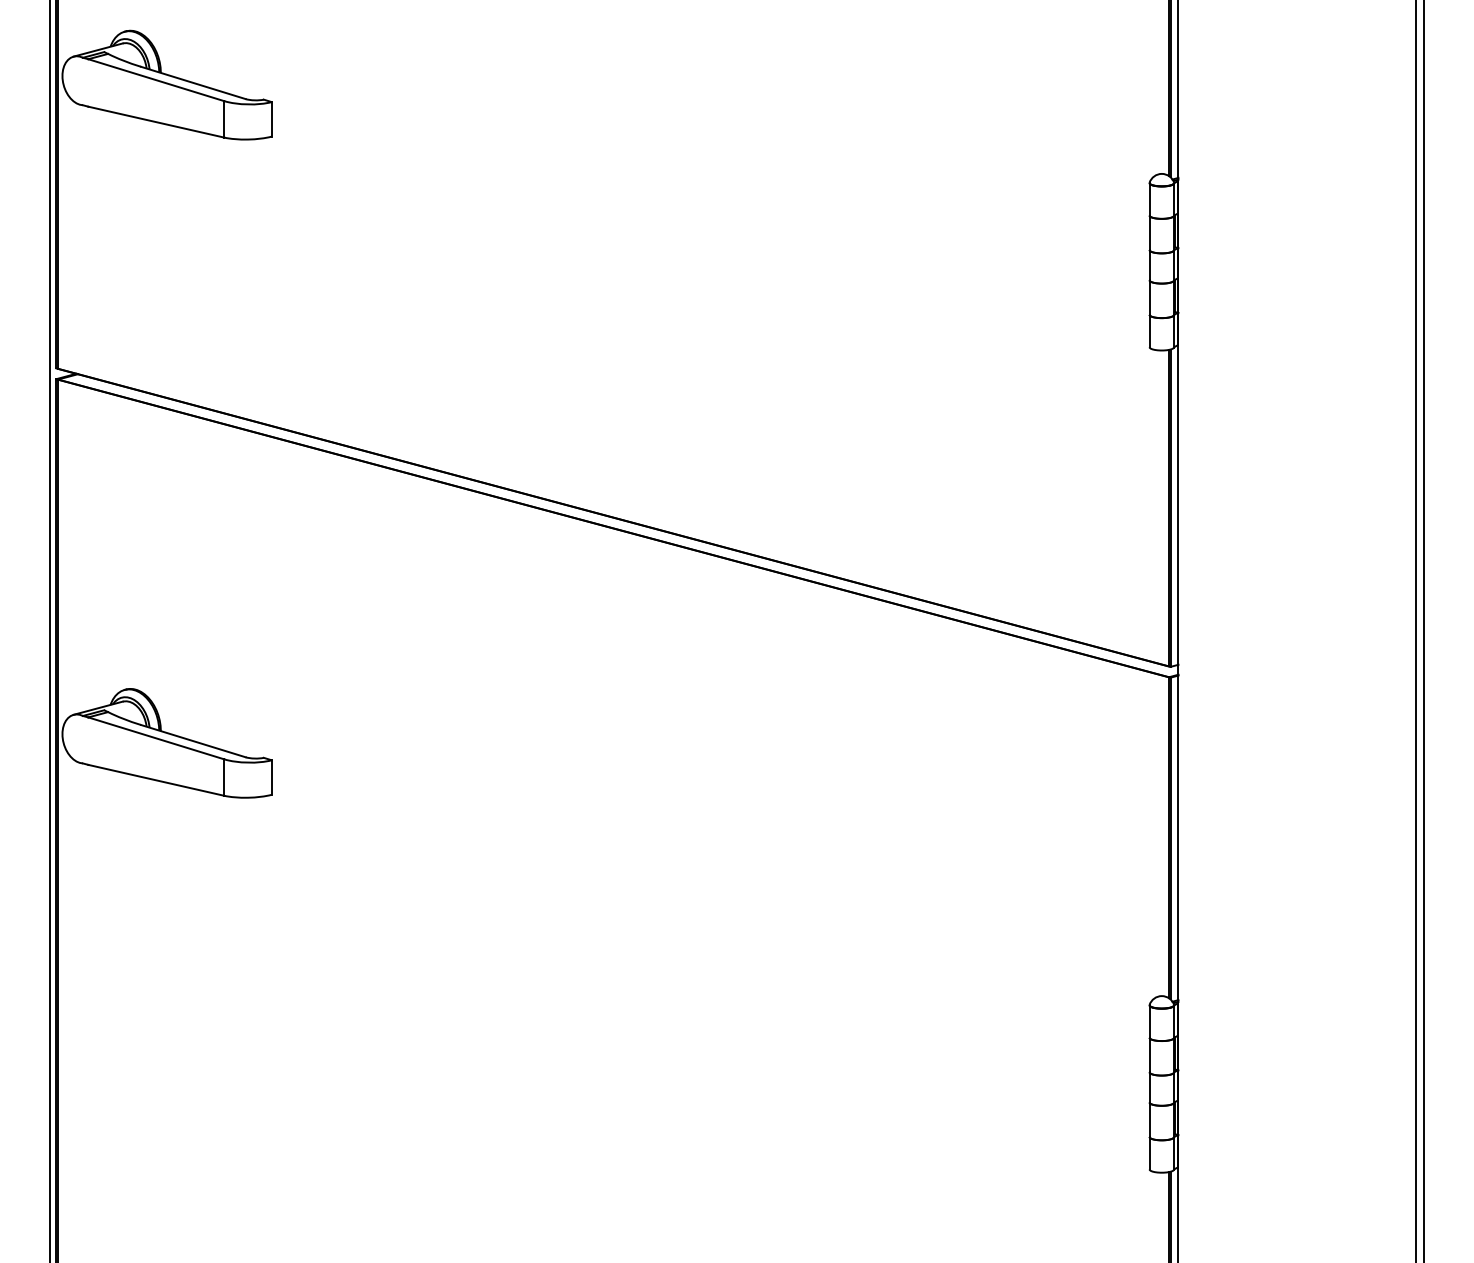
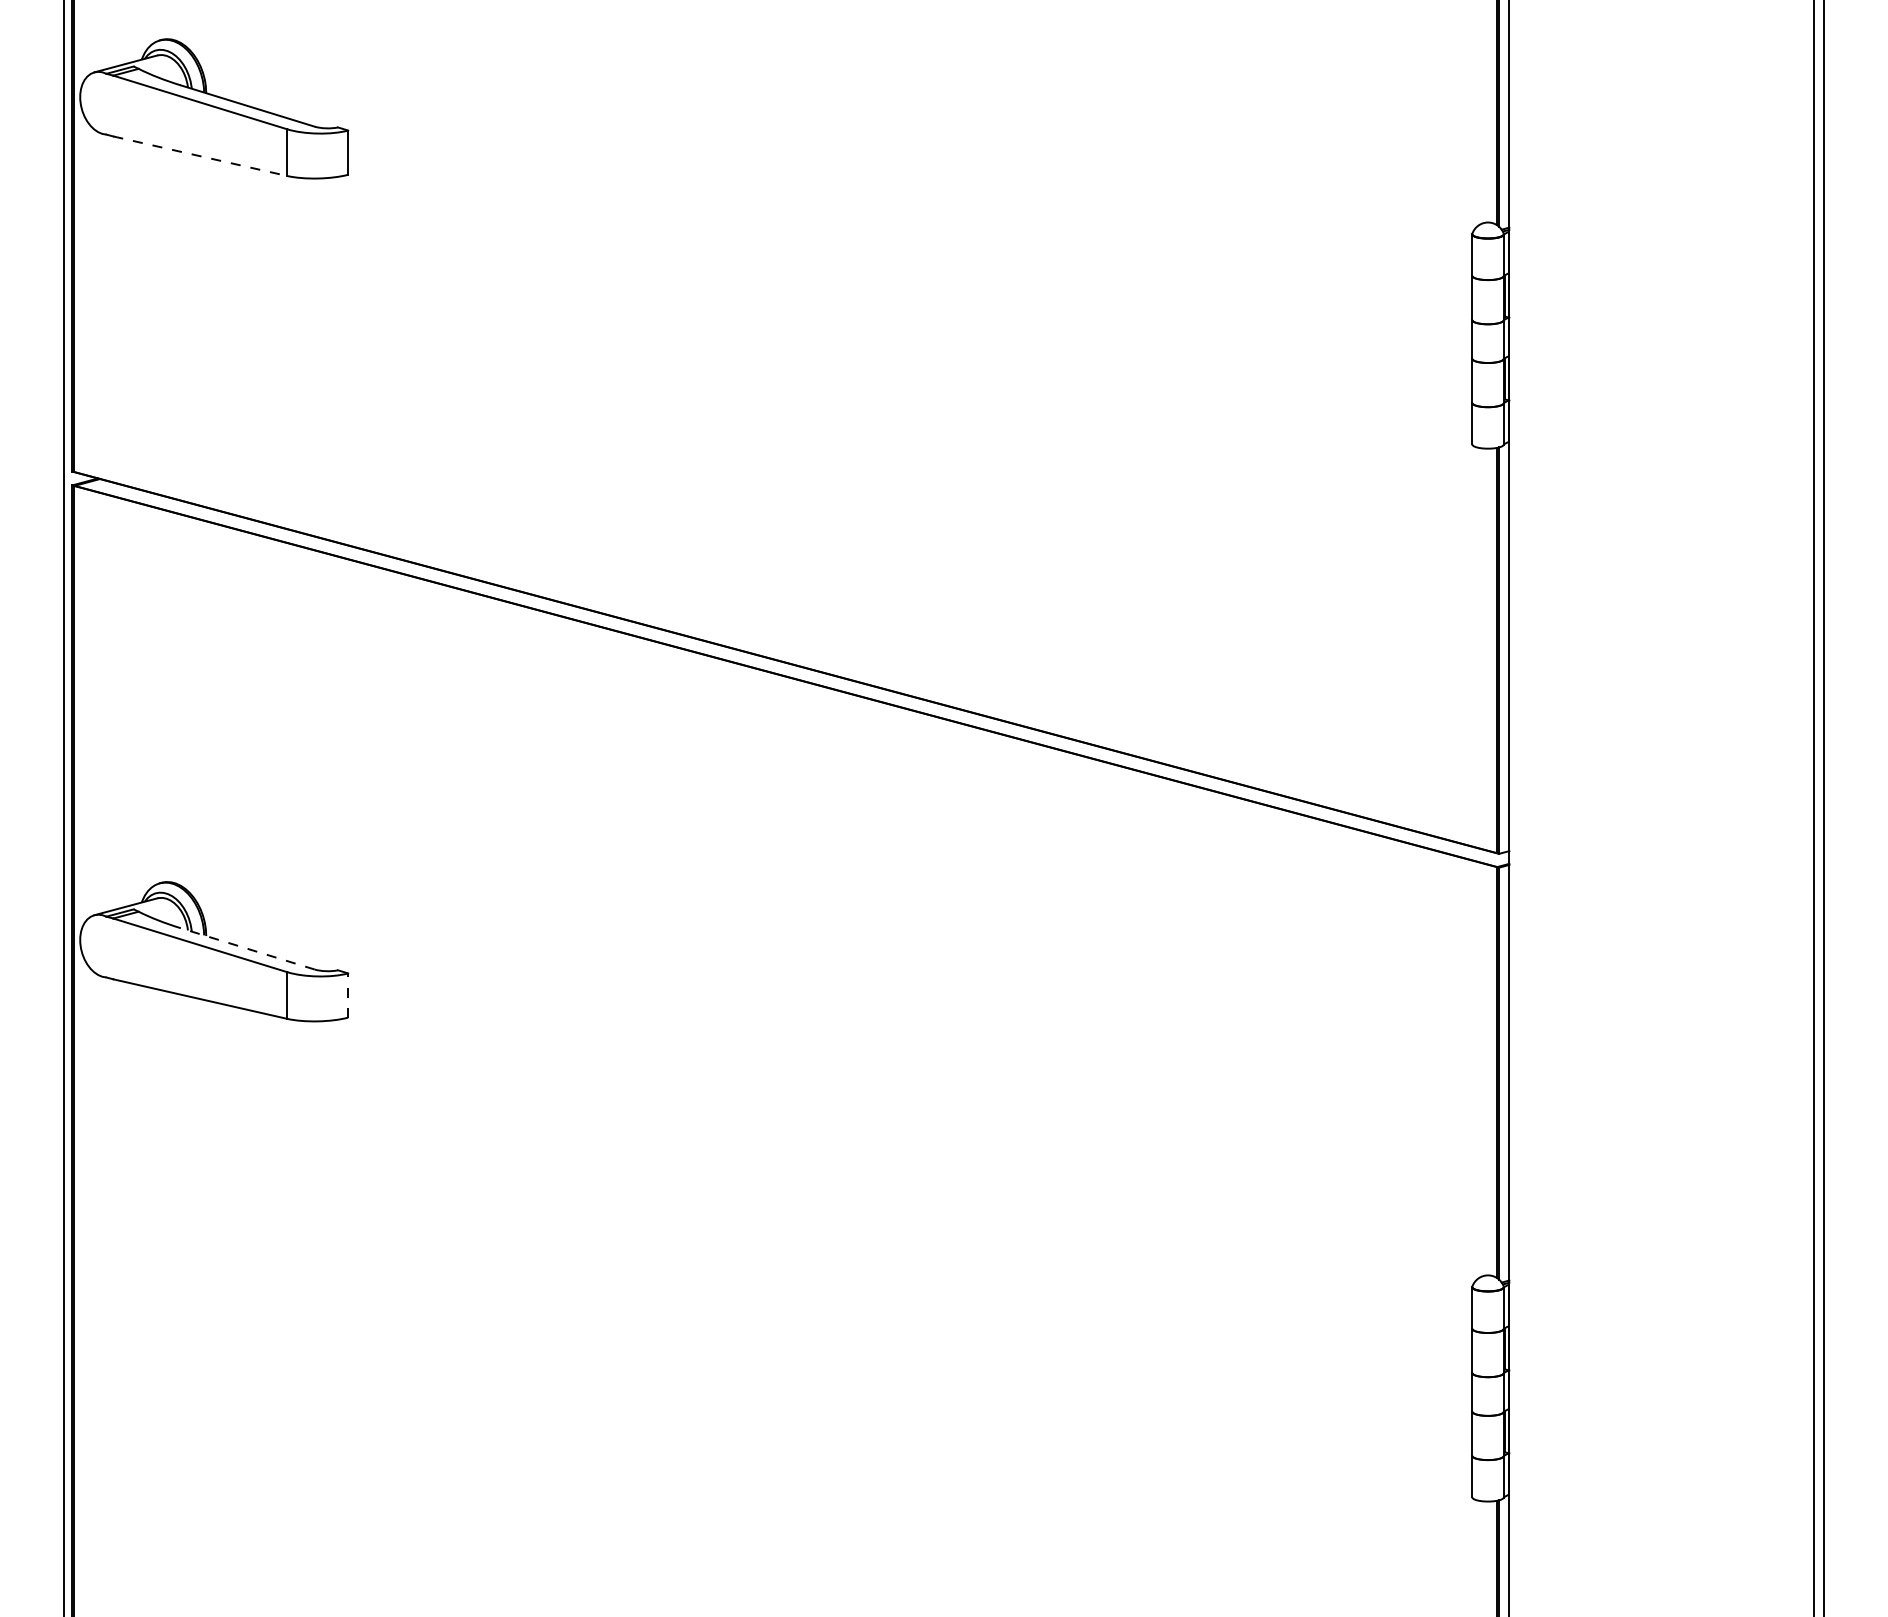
line: (156, 122) -> (200, 156), solid -> dashed
line: (193, 740) -> (247, 948), solid -> dashed
line: (271, 777) -> (348, 995), solid -> dashed

